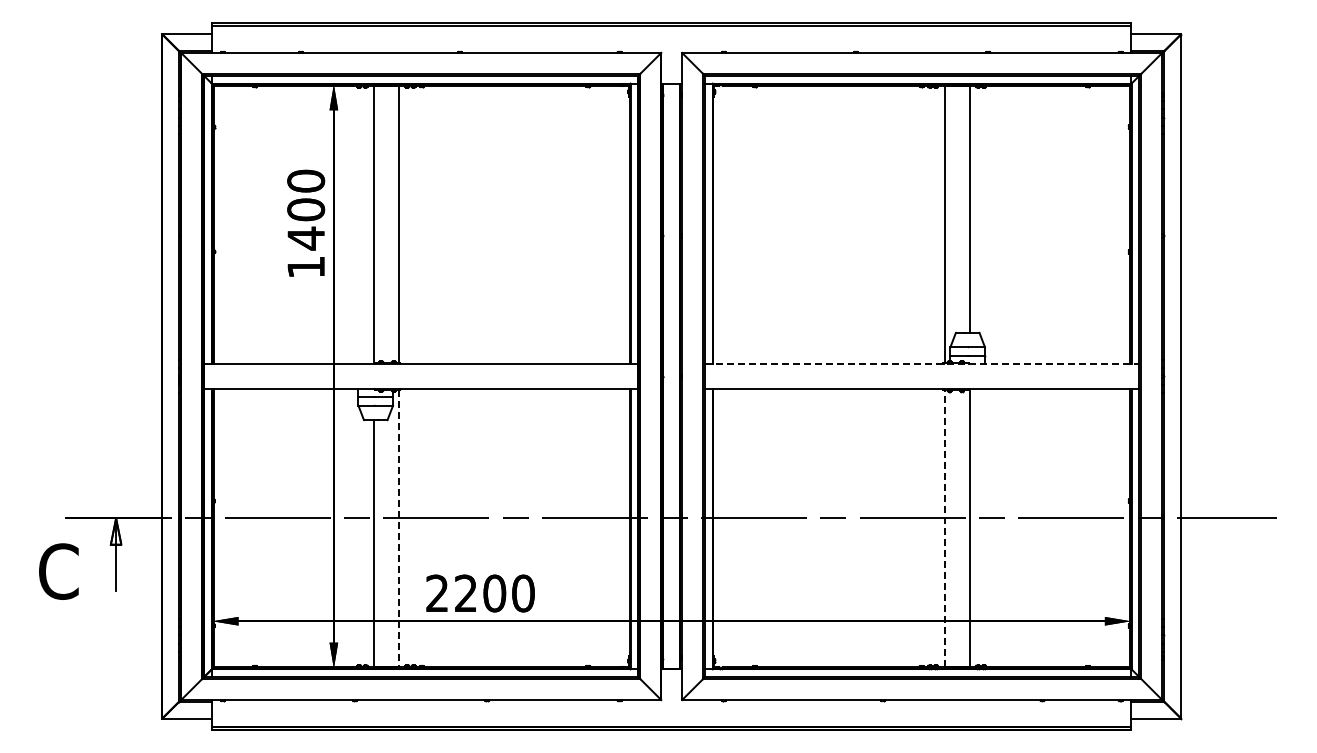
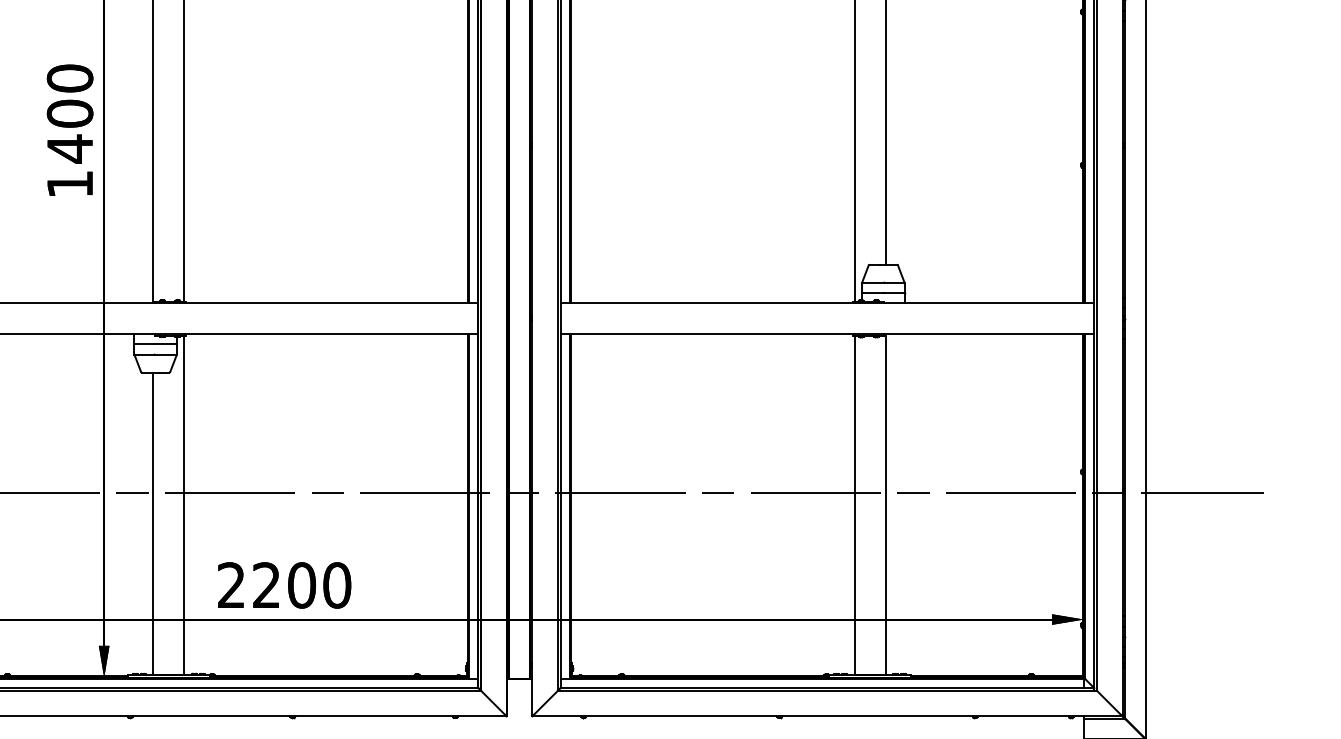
line: (922, 363) -> (827, 302), dashed -> solid
line: (944, 527) -> (854, 504), dashed -> solid
line: (398, 528) -> (183, 505), dashed -> solid

